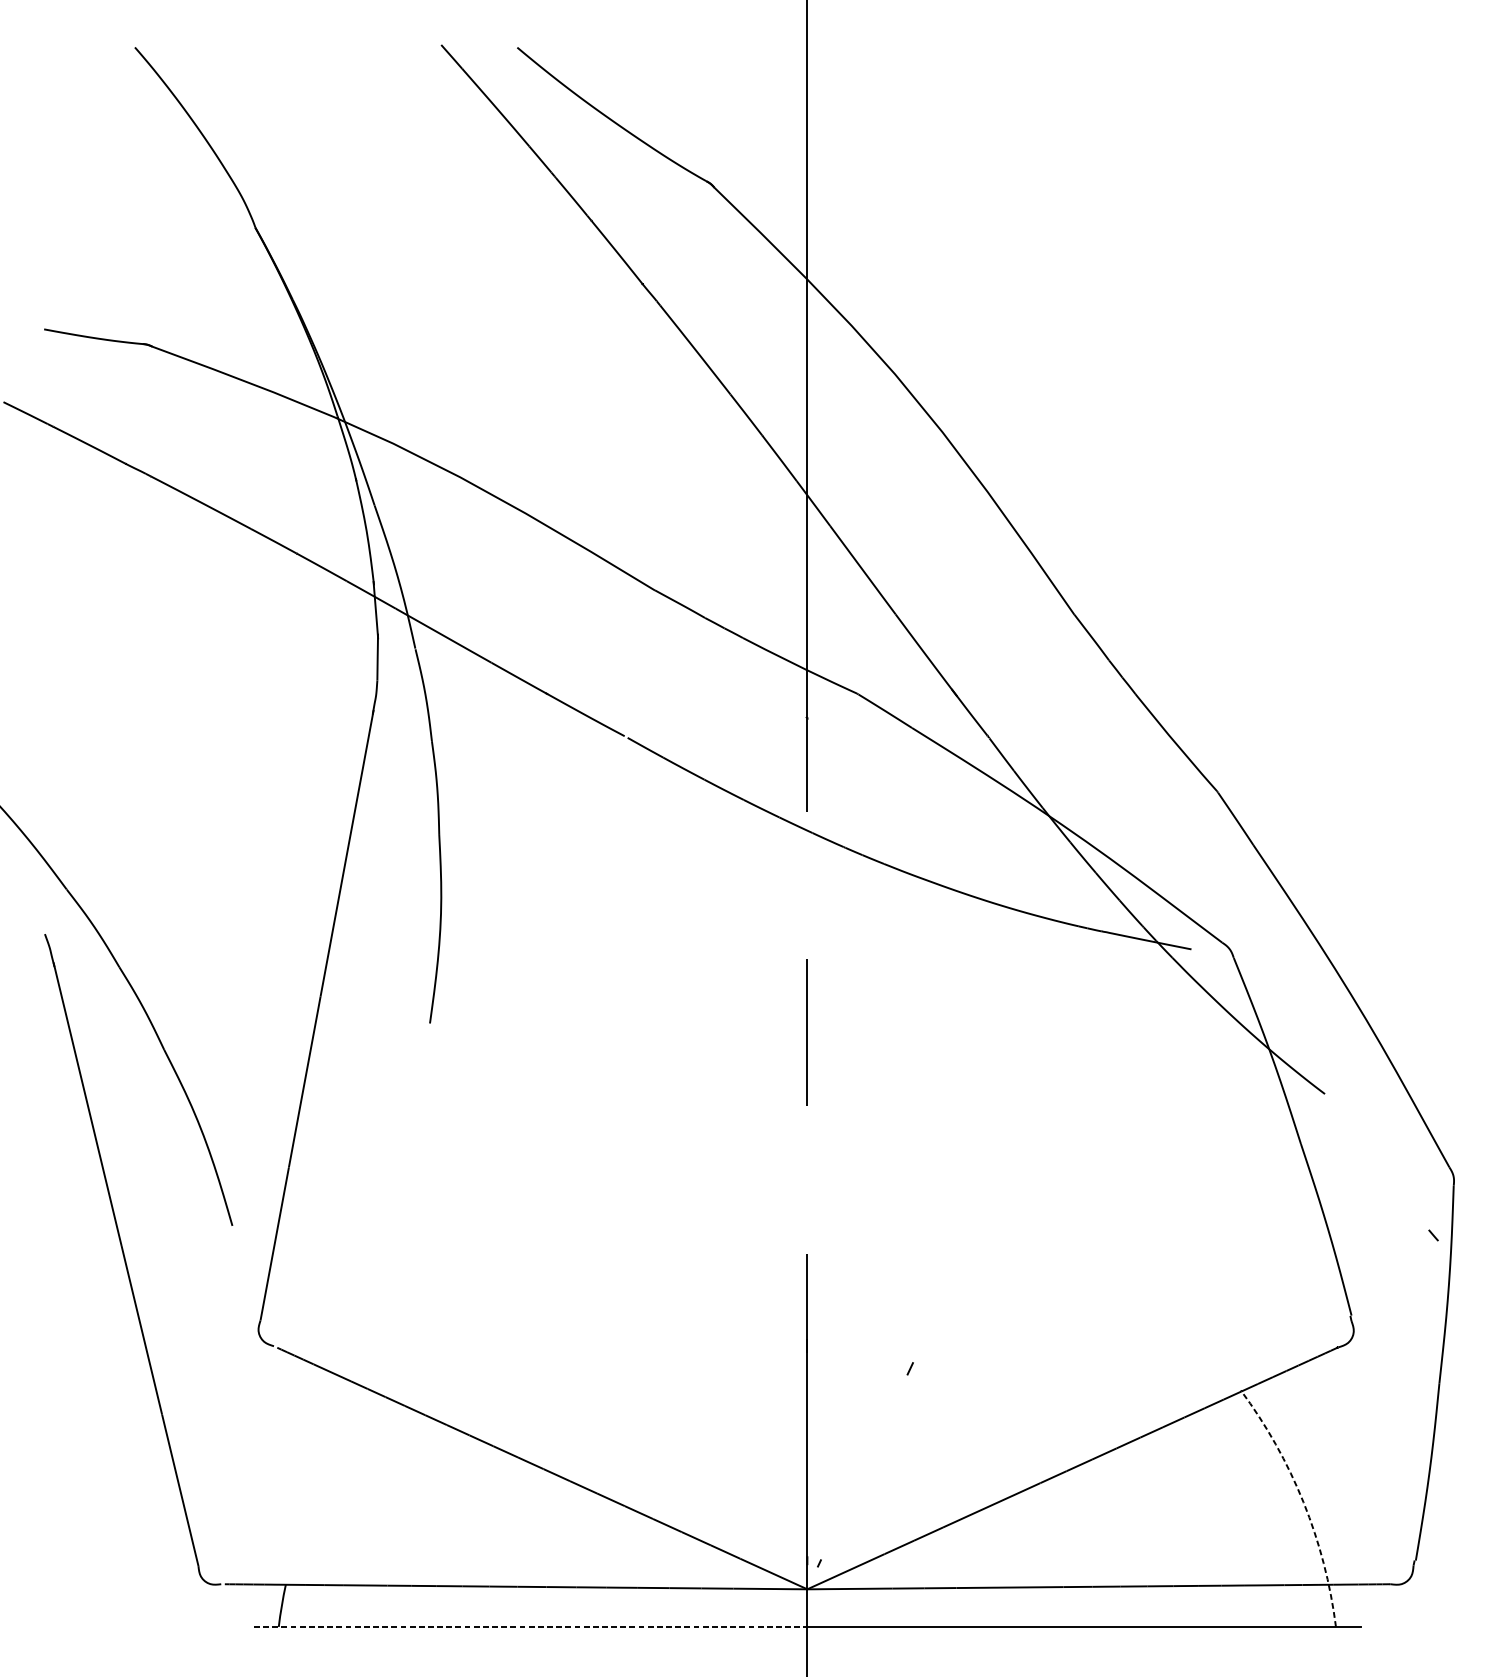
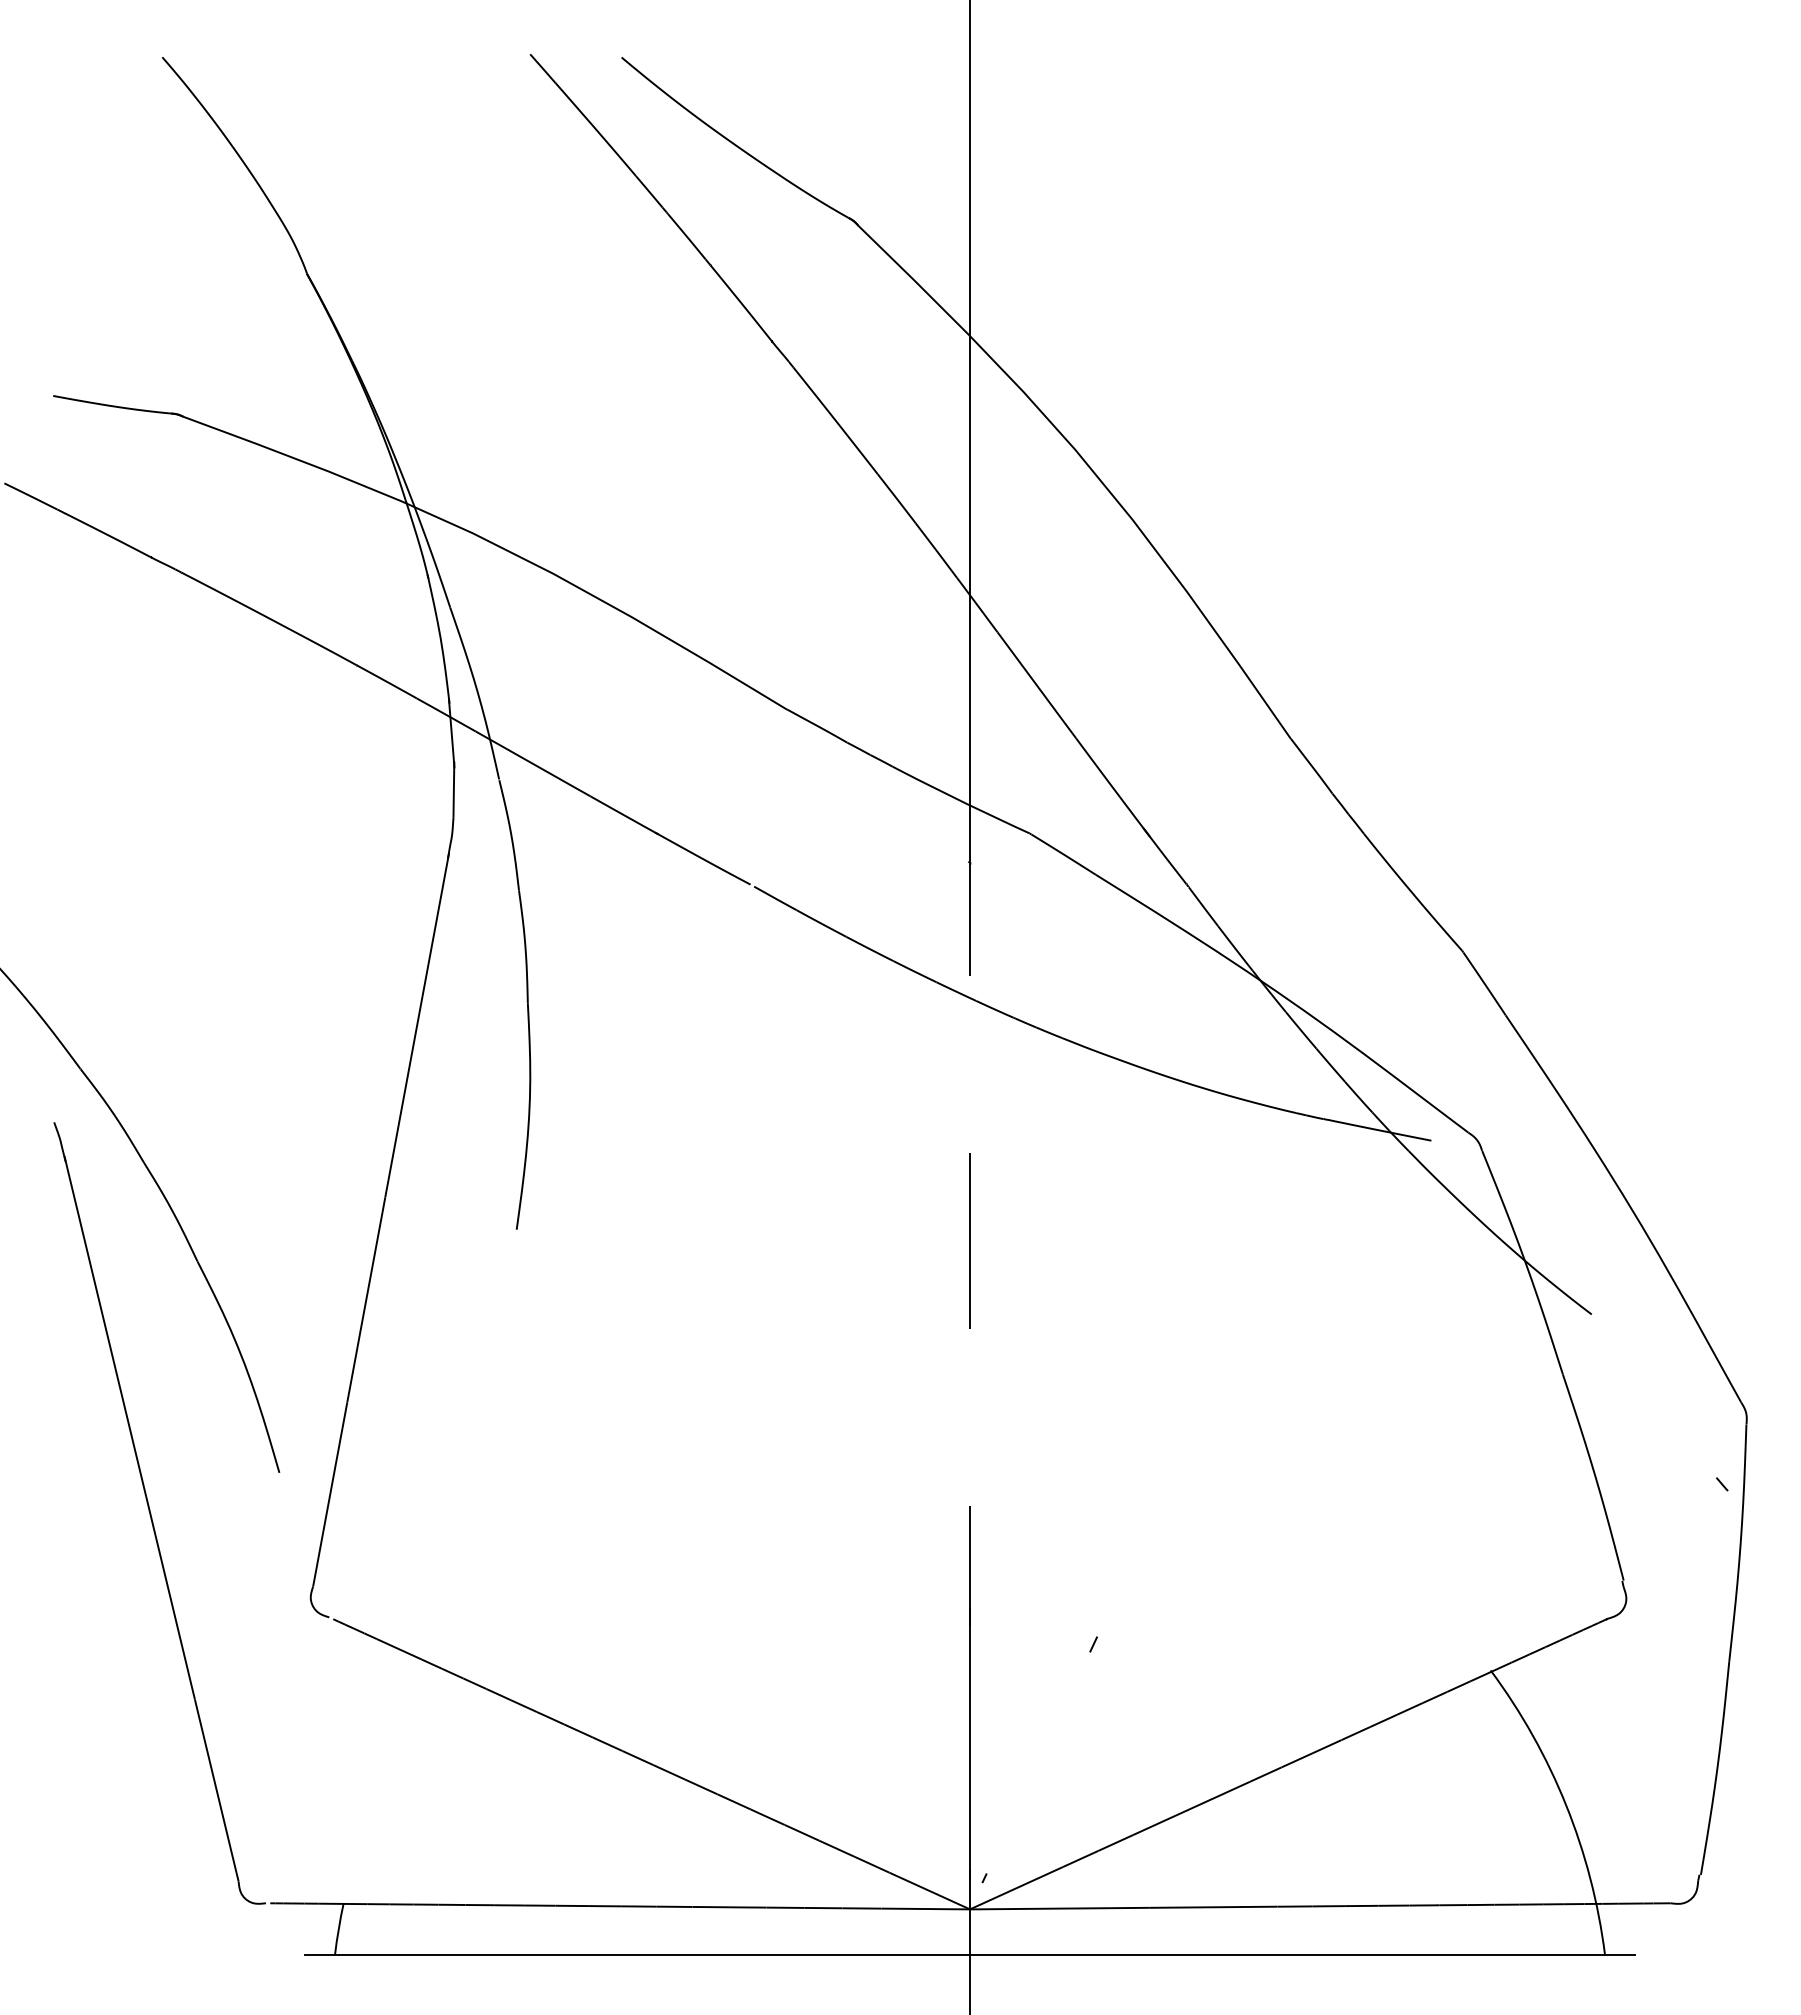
arc: (1303, 1502) -> (1566, 1805), dashed -> solid
line: (531, 1626) -> (638, 1954), dashed -> solid

